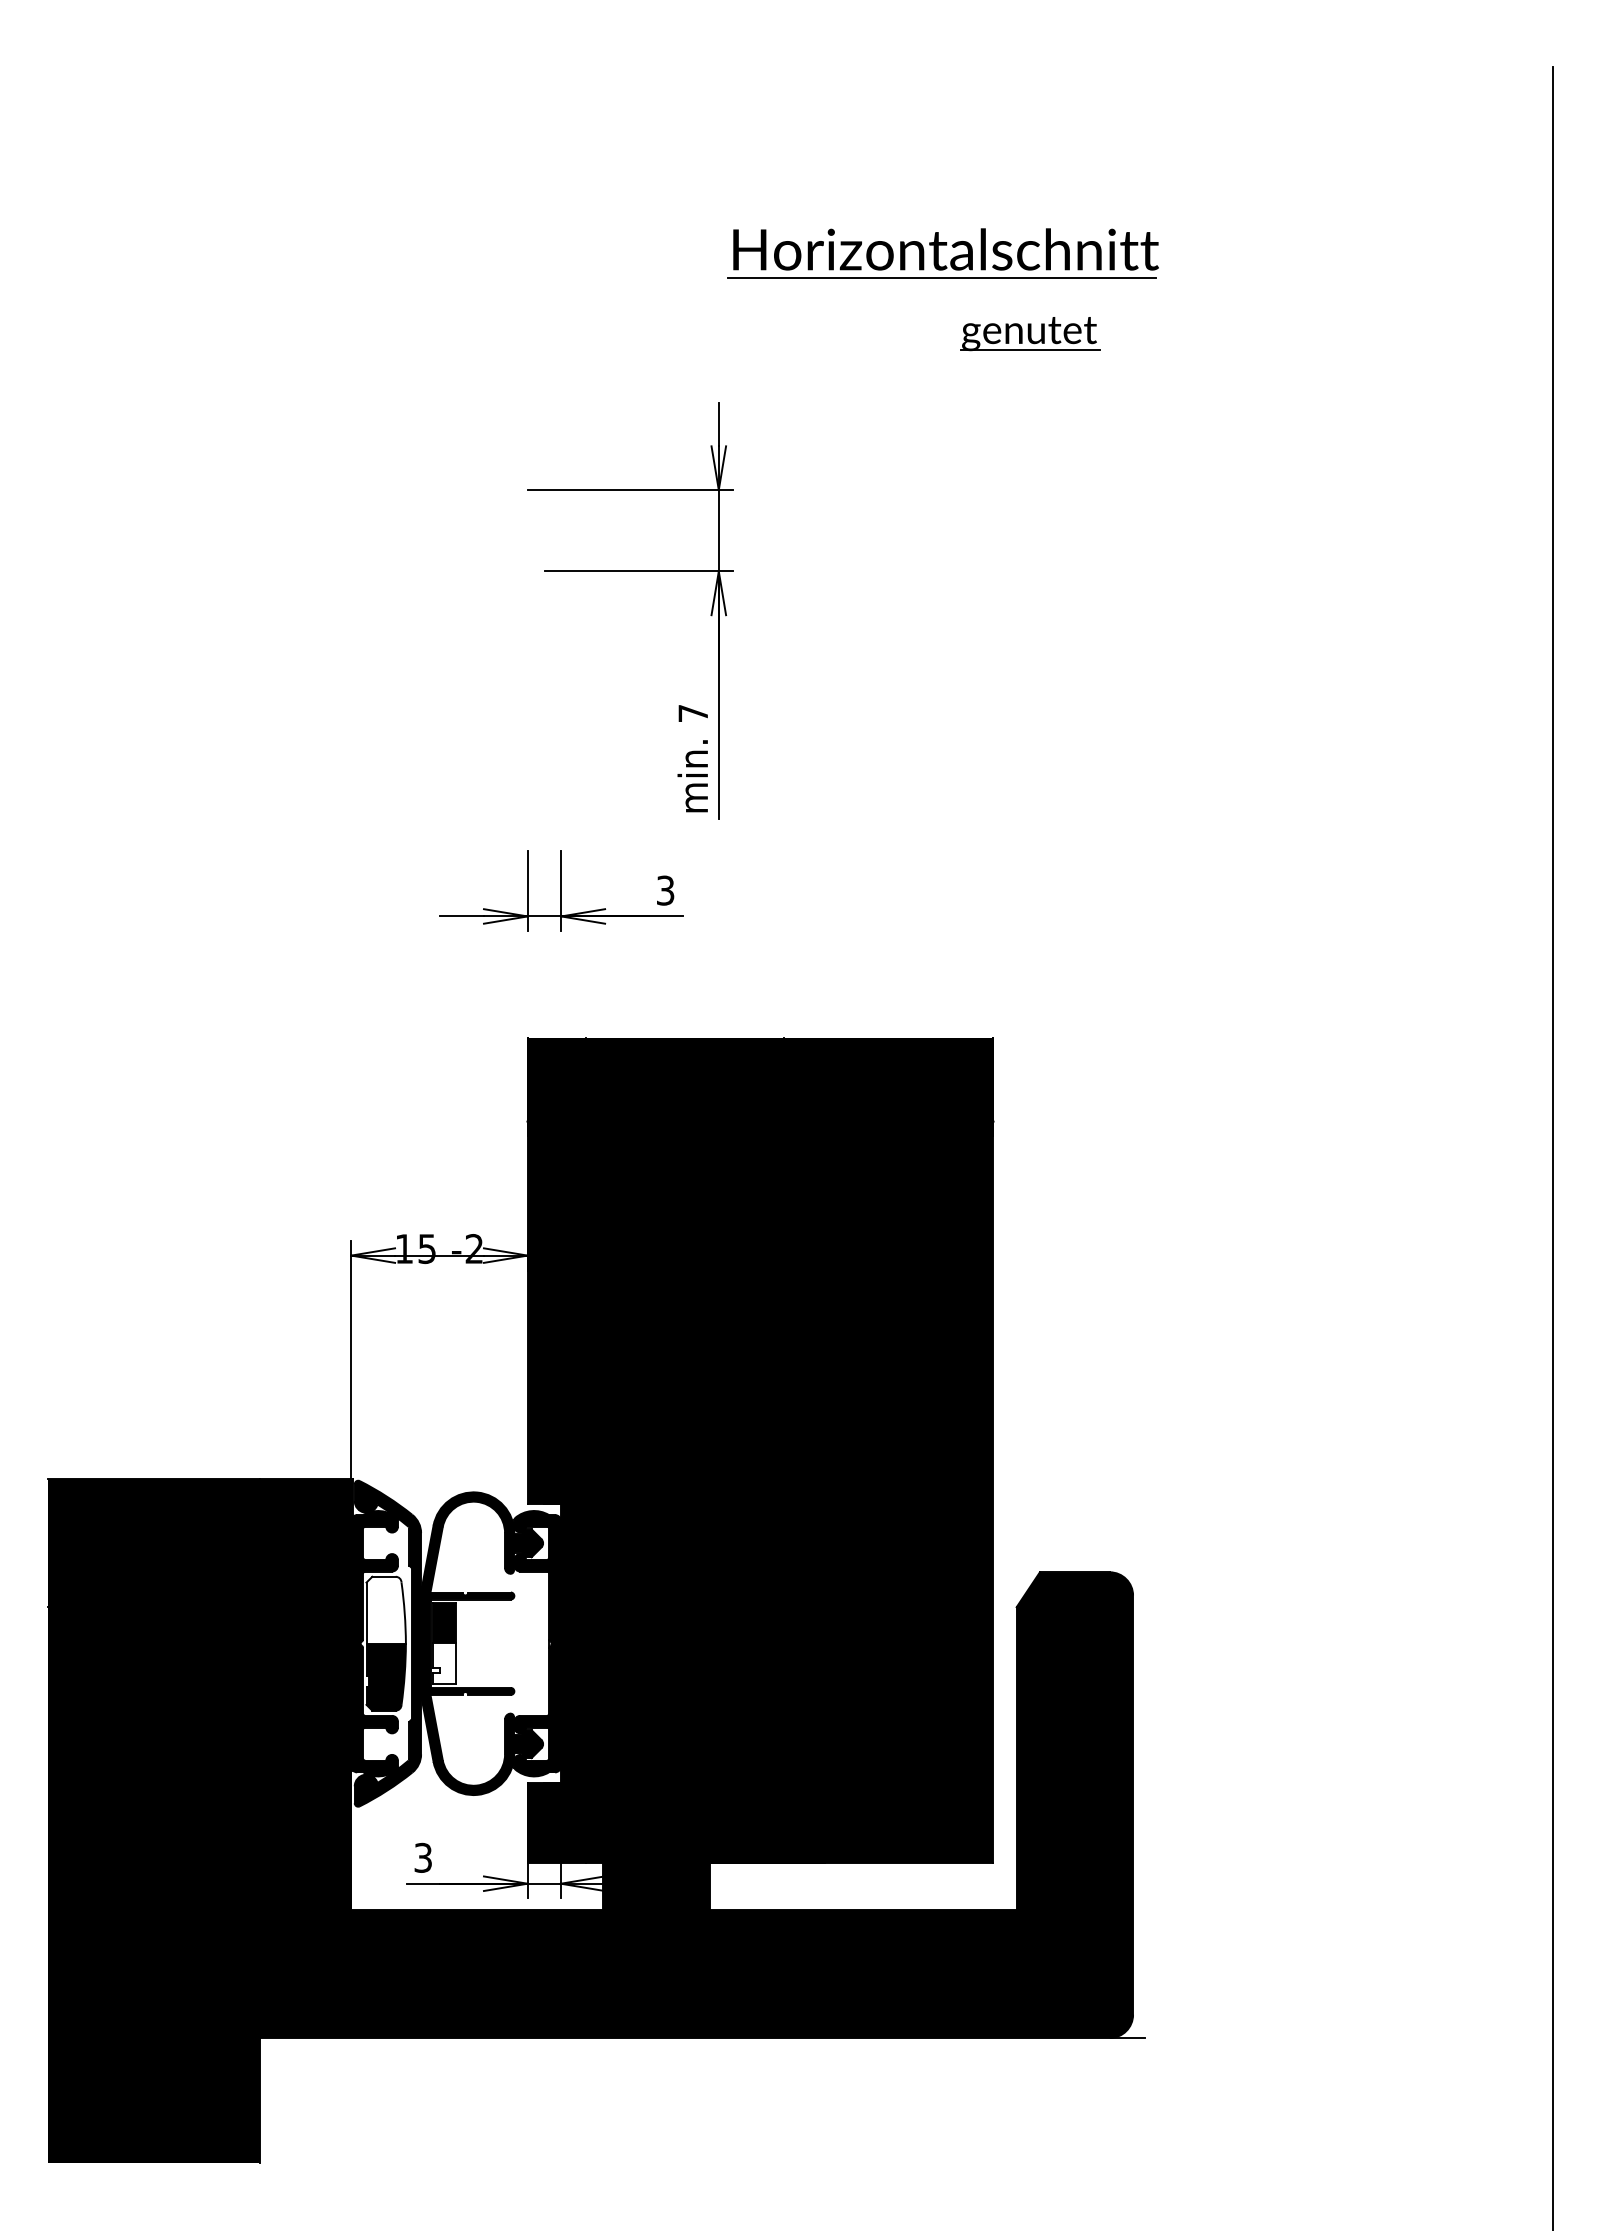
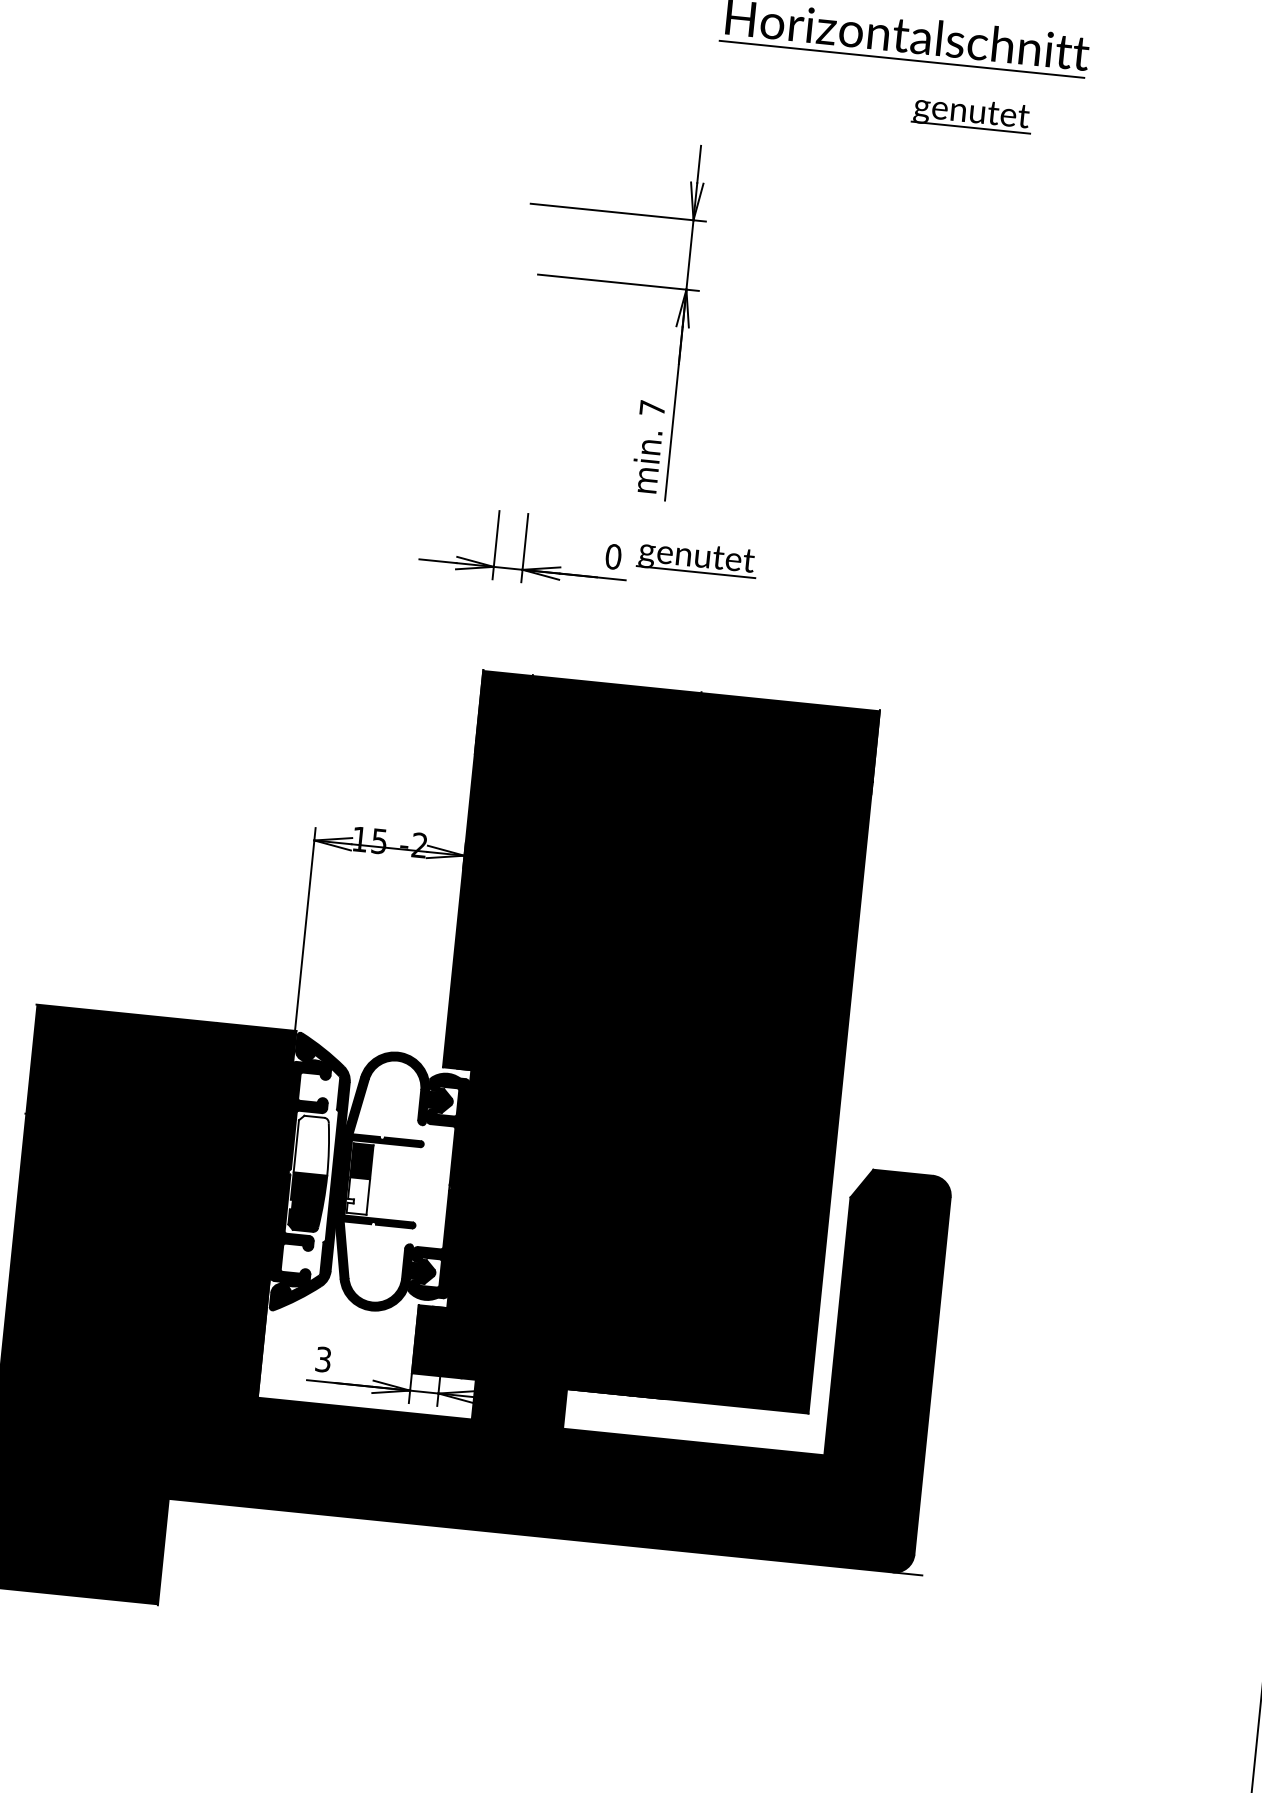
part: (763, 883) -> (697, 559), added
text: (665, 890) -> (613, 556), 3 -> 0

